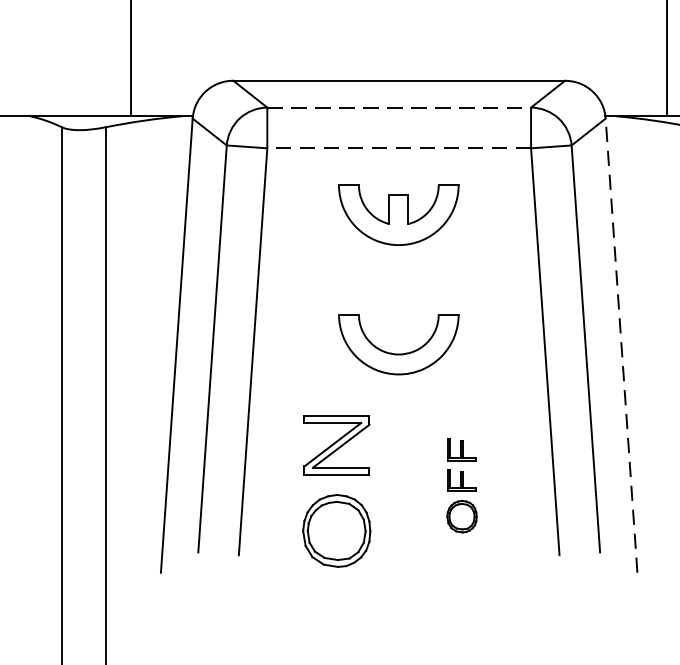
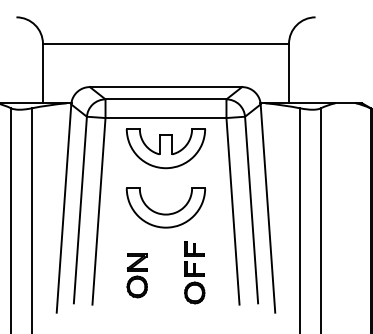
line: (400, 107) -> (166, 99), dashed -> solid
line: (398, 149) -> (165, 118), dashed -> solid
part: (398, 214) -> (165, 148), size x1.43
part: (398, 343) -> (165, 207), size x1.43
line: (620, 345) -> (267, 208), dashed -> solid
part: (461, 485) -> (194, 272), size x1.43
part: (334, 491) -> (136, 275), size x0.62

